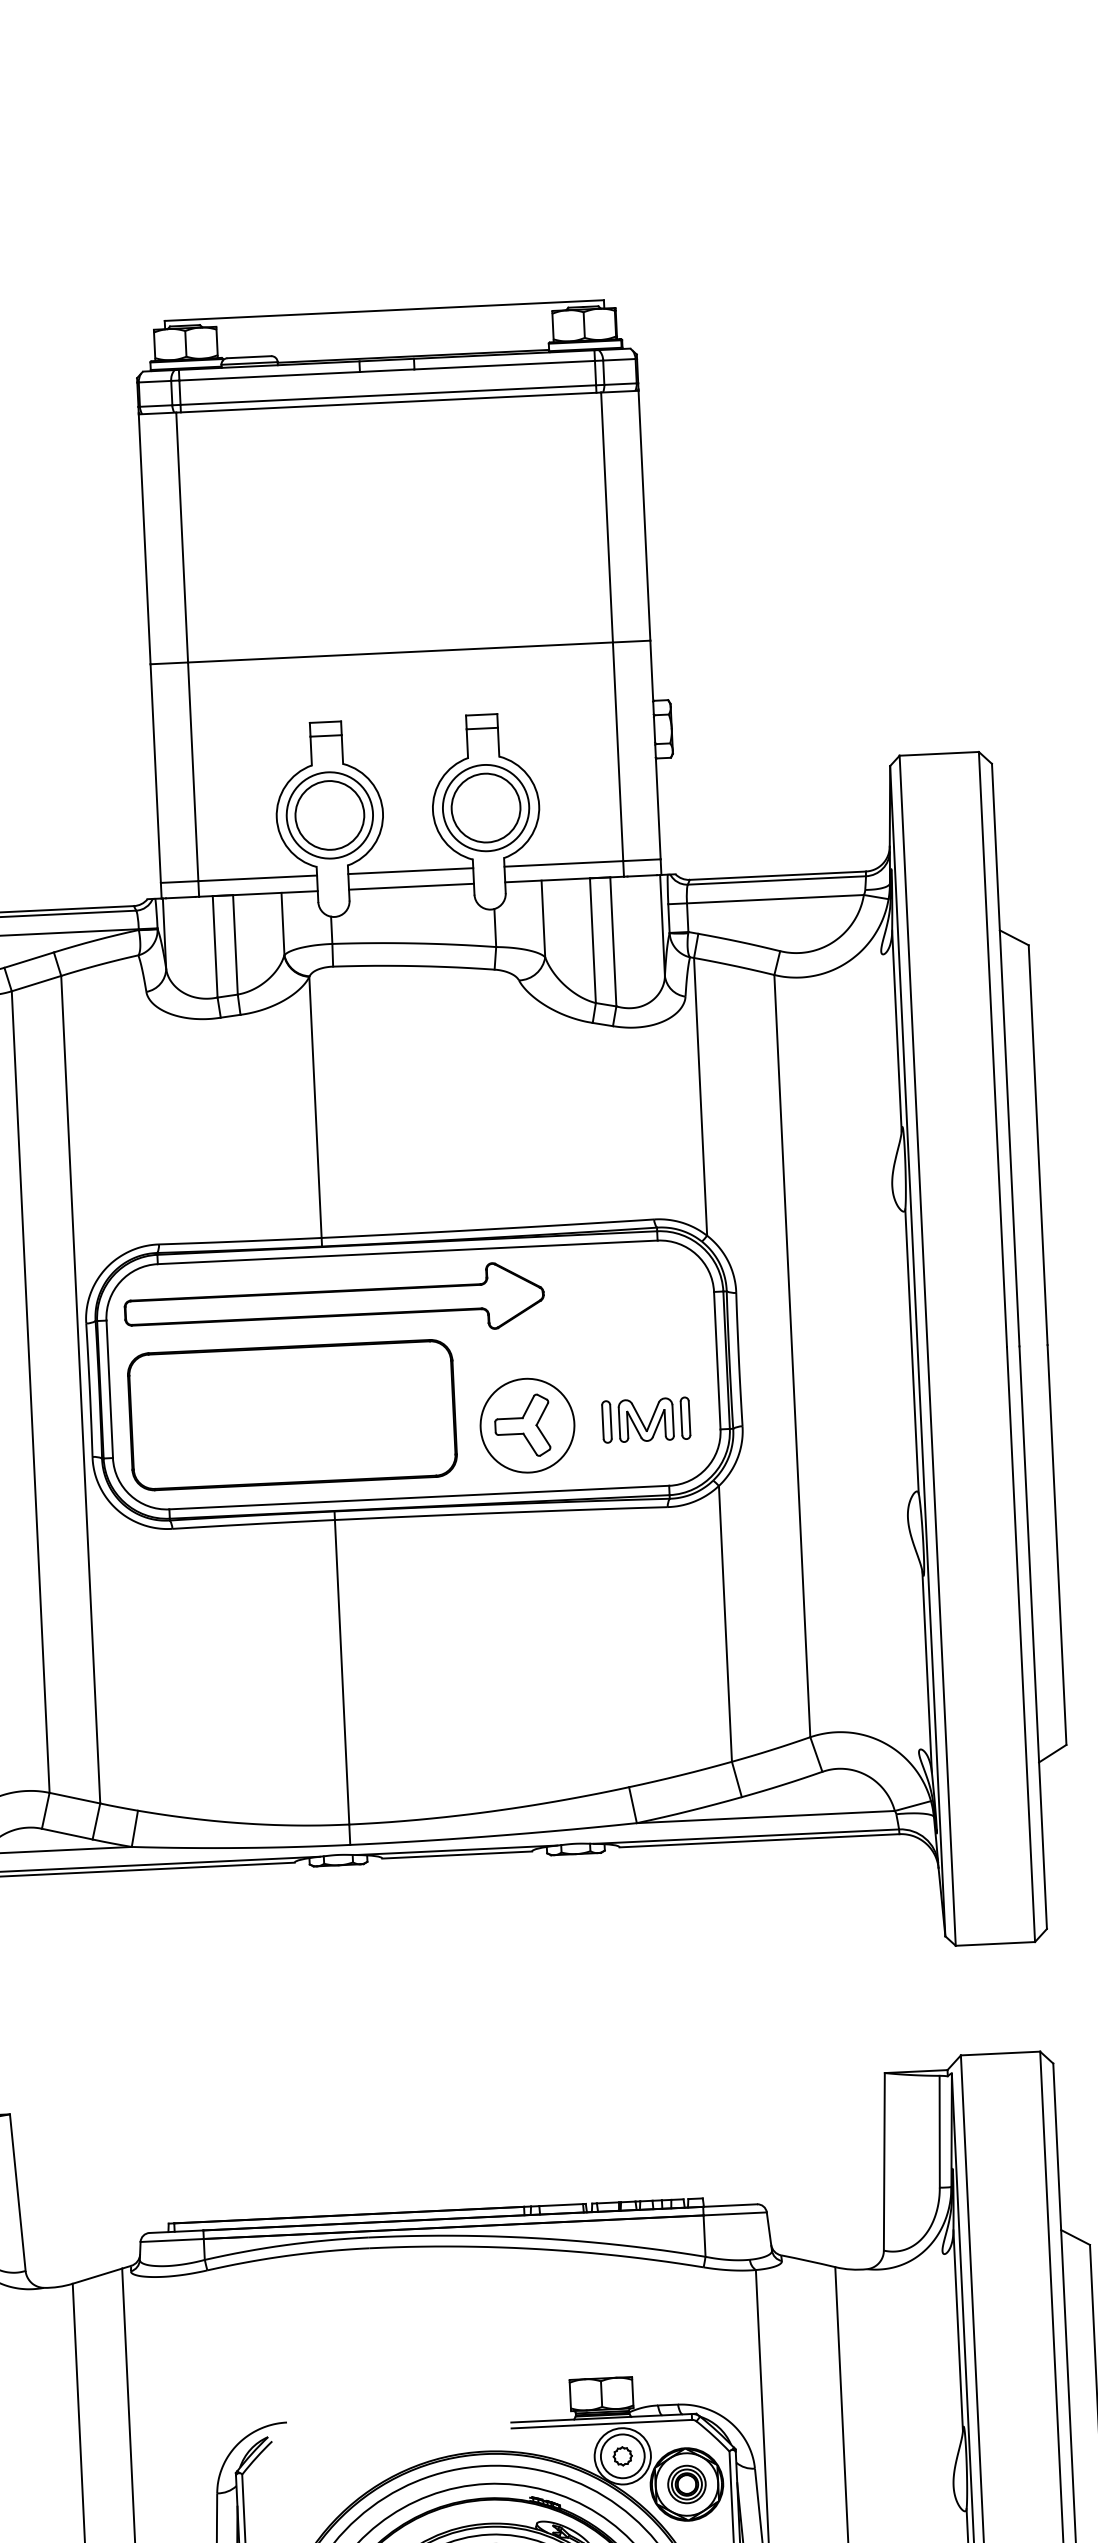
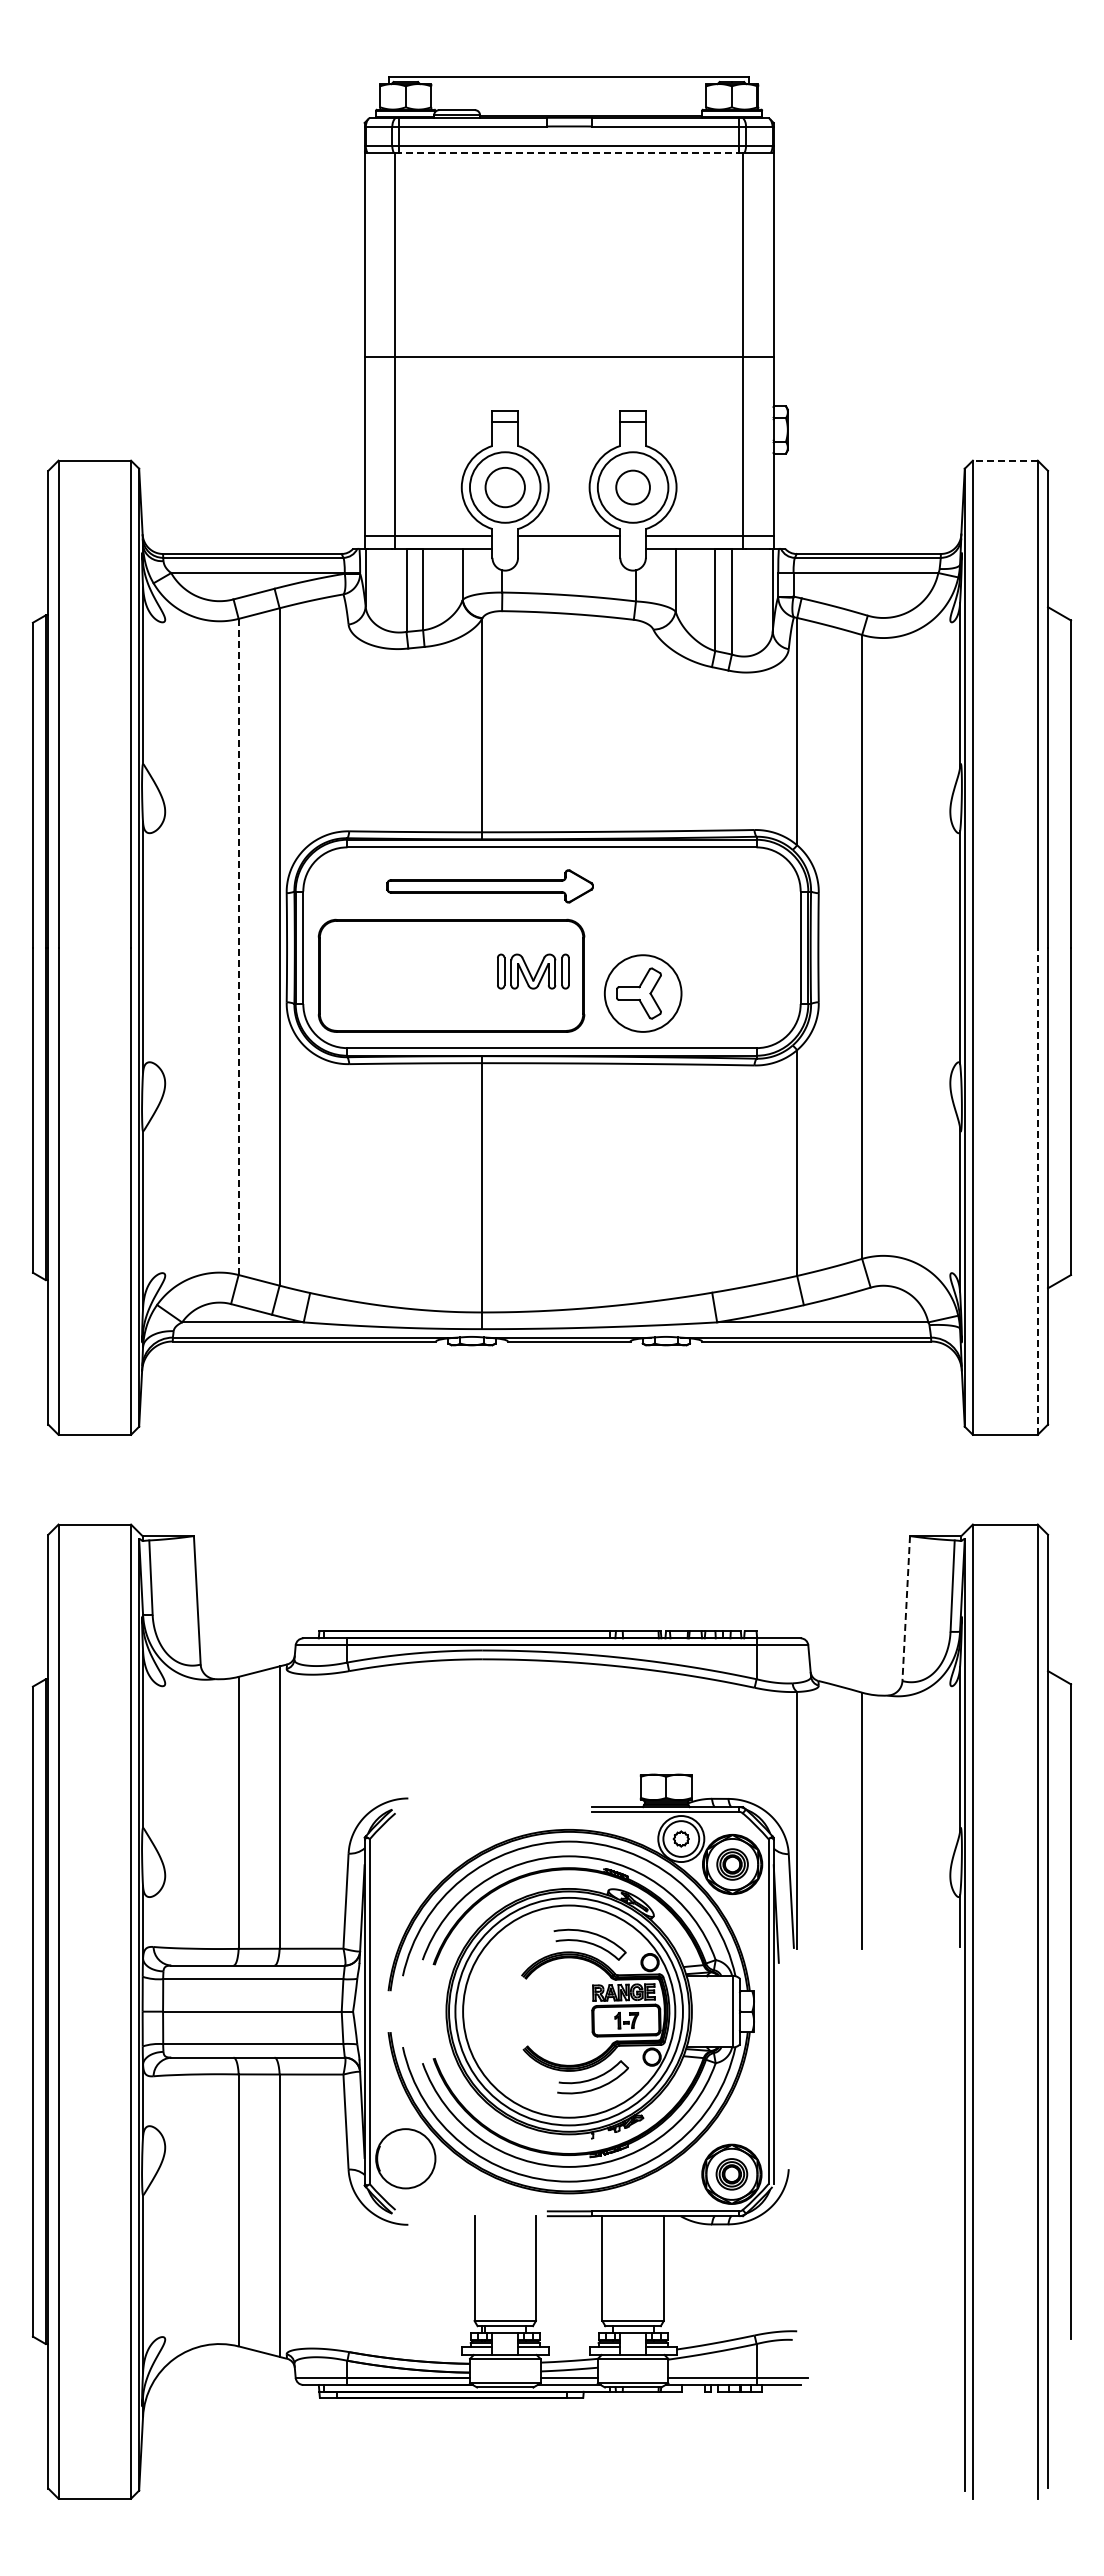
line: (389, 402) -> (569, 152), solid -> dashed
line: (938, 753) -> (1004, 460), solid -> dashed
circle: (485, 808) -> (632, 487), size x0.6
circle: (330, 815) -> (505, 487), size x0.7
line: (411, 886) -> (569, 548), removed
part: (334, 1303) -> (490, 886), size x0.6
line: (30, 1392) -> (238, 947), solid -> dashed
part: (646, 1420) -> (533, 971), moved
line: (1020, 1644) -> (1037, 1191), solid -> dashed
line: (884, 2161) -> (906, 1608), solid -> dashed

